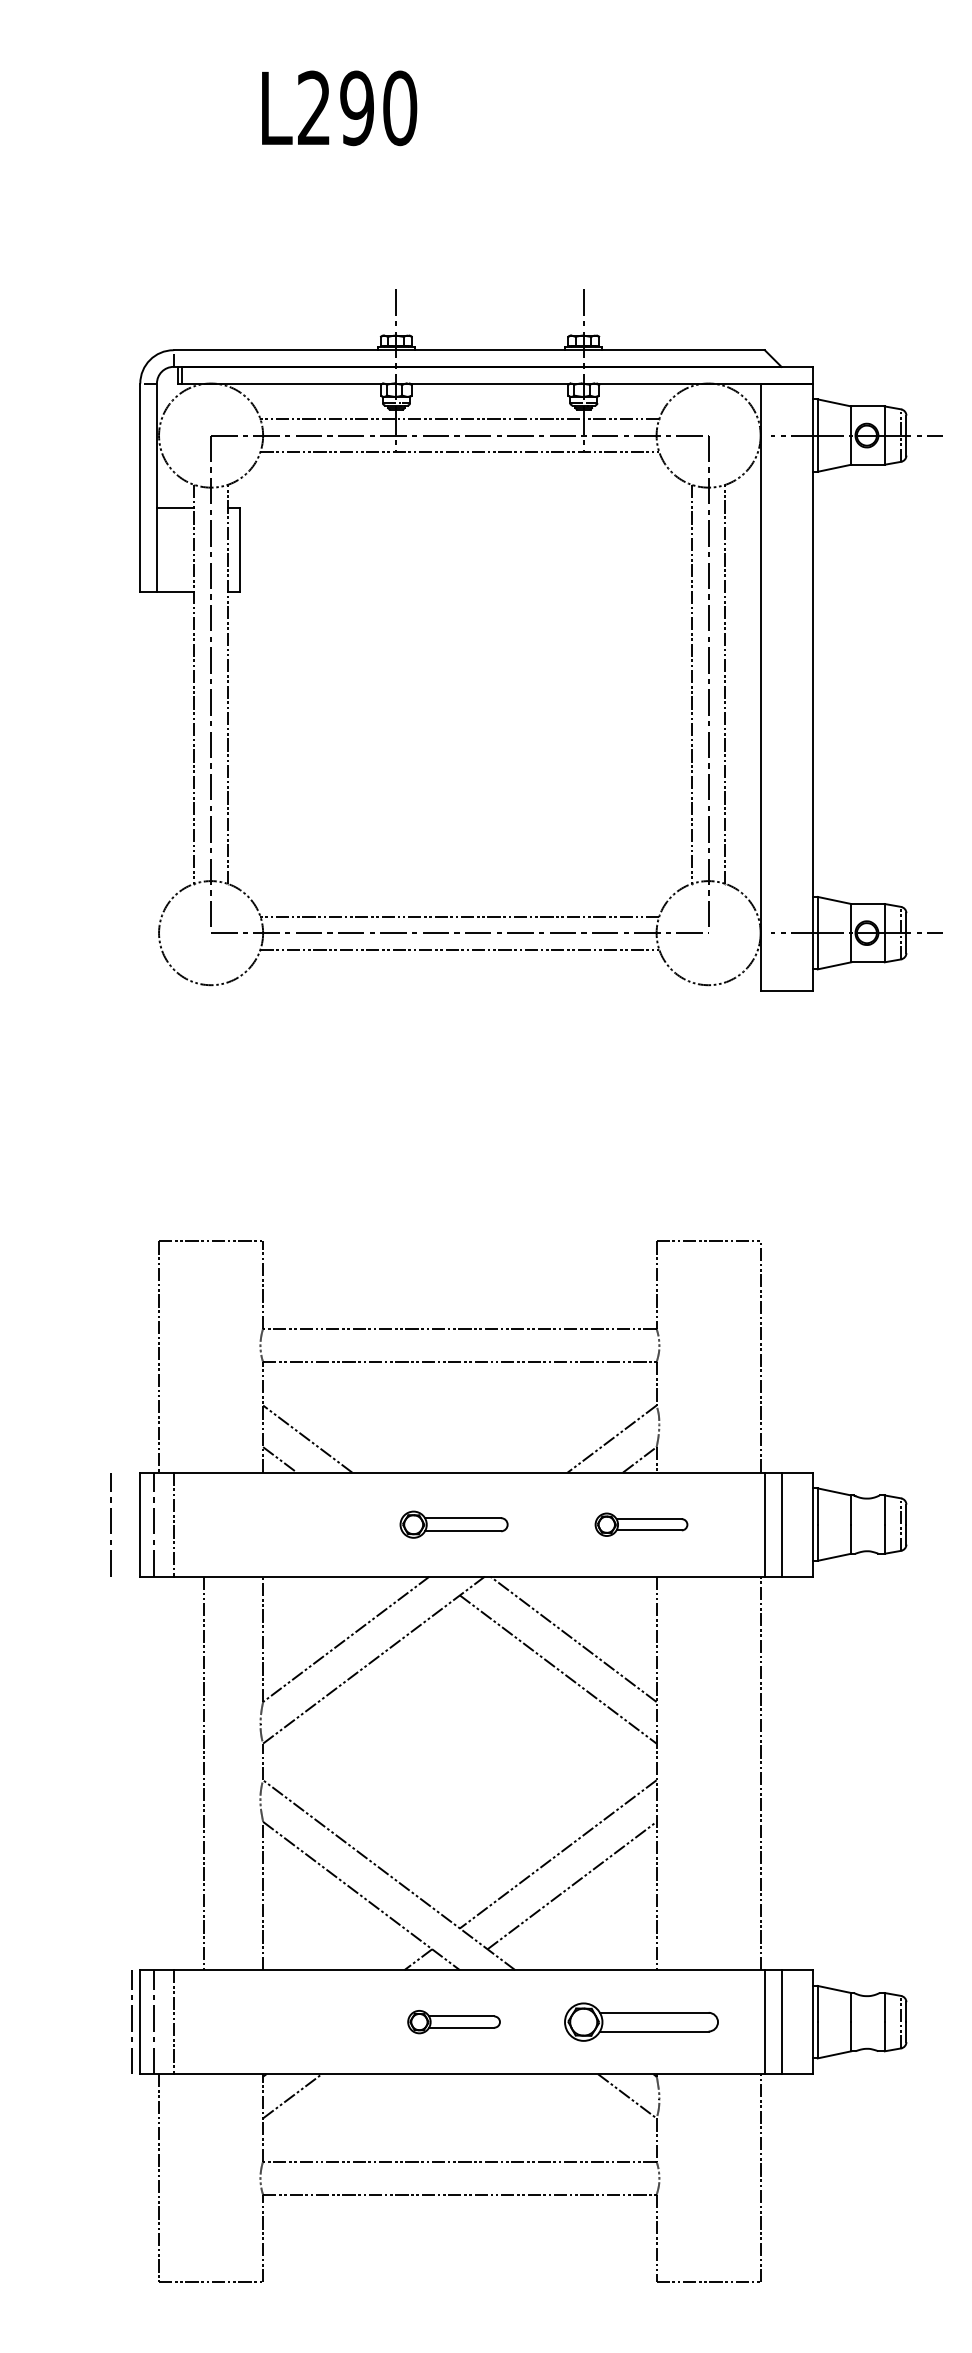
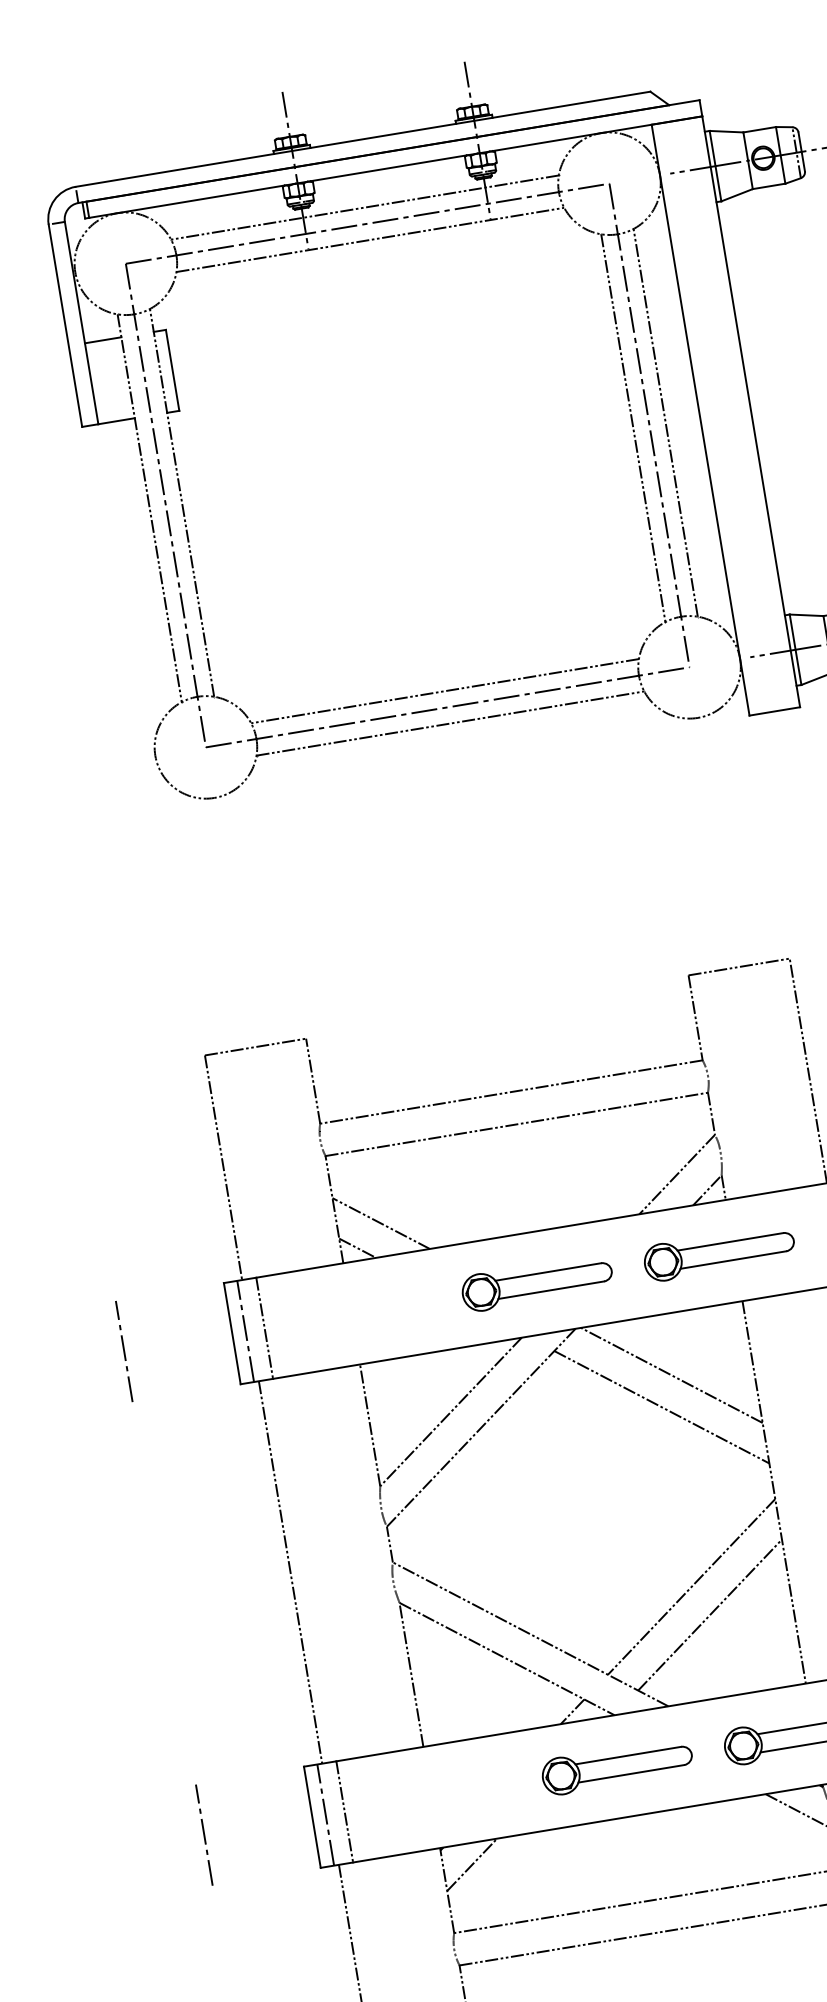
line: (110, 1524) -> (123, 1351), moved
part: (453, 1524) -> (536, 1283), size x1.43
part: (641, 1524) -> (719, 1252), size x1.67
line: (204, 1773) -> (291, 1572), moved
line: (131, 2021) -> (203, 1834), moved
part: (453, 2021) -> (616, 1766), size x1.67

